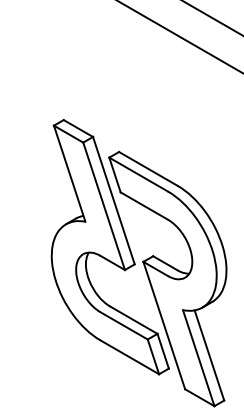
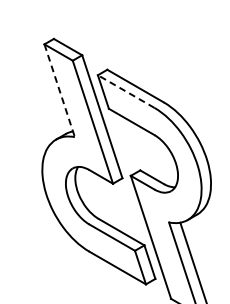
line: (69, 173) -> (59, 90), solid -> dashed
line: (138, 174) -> (126, 91), solid -> dashed

